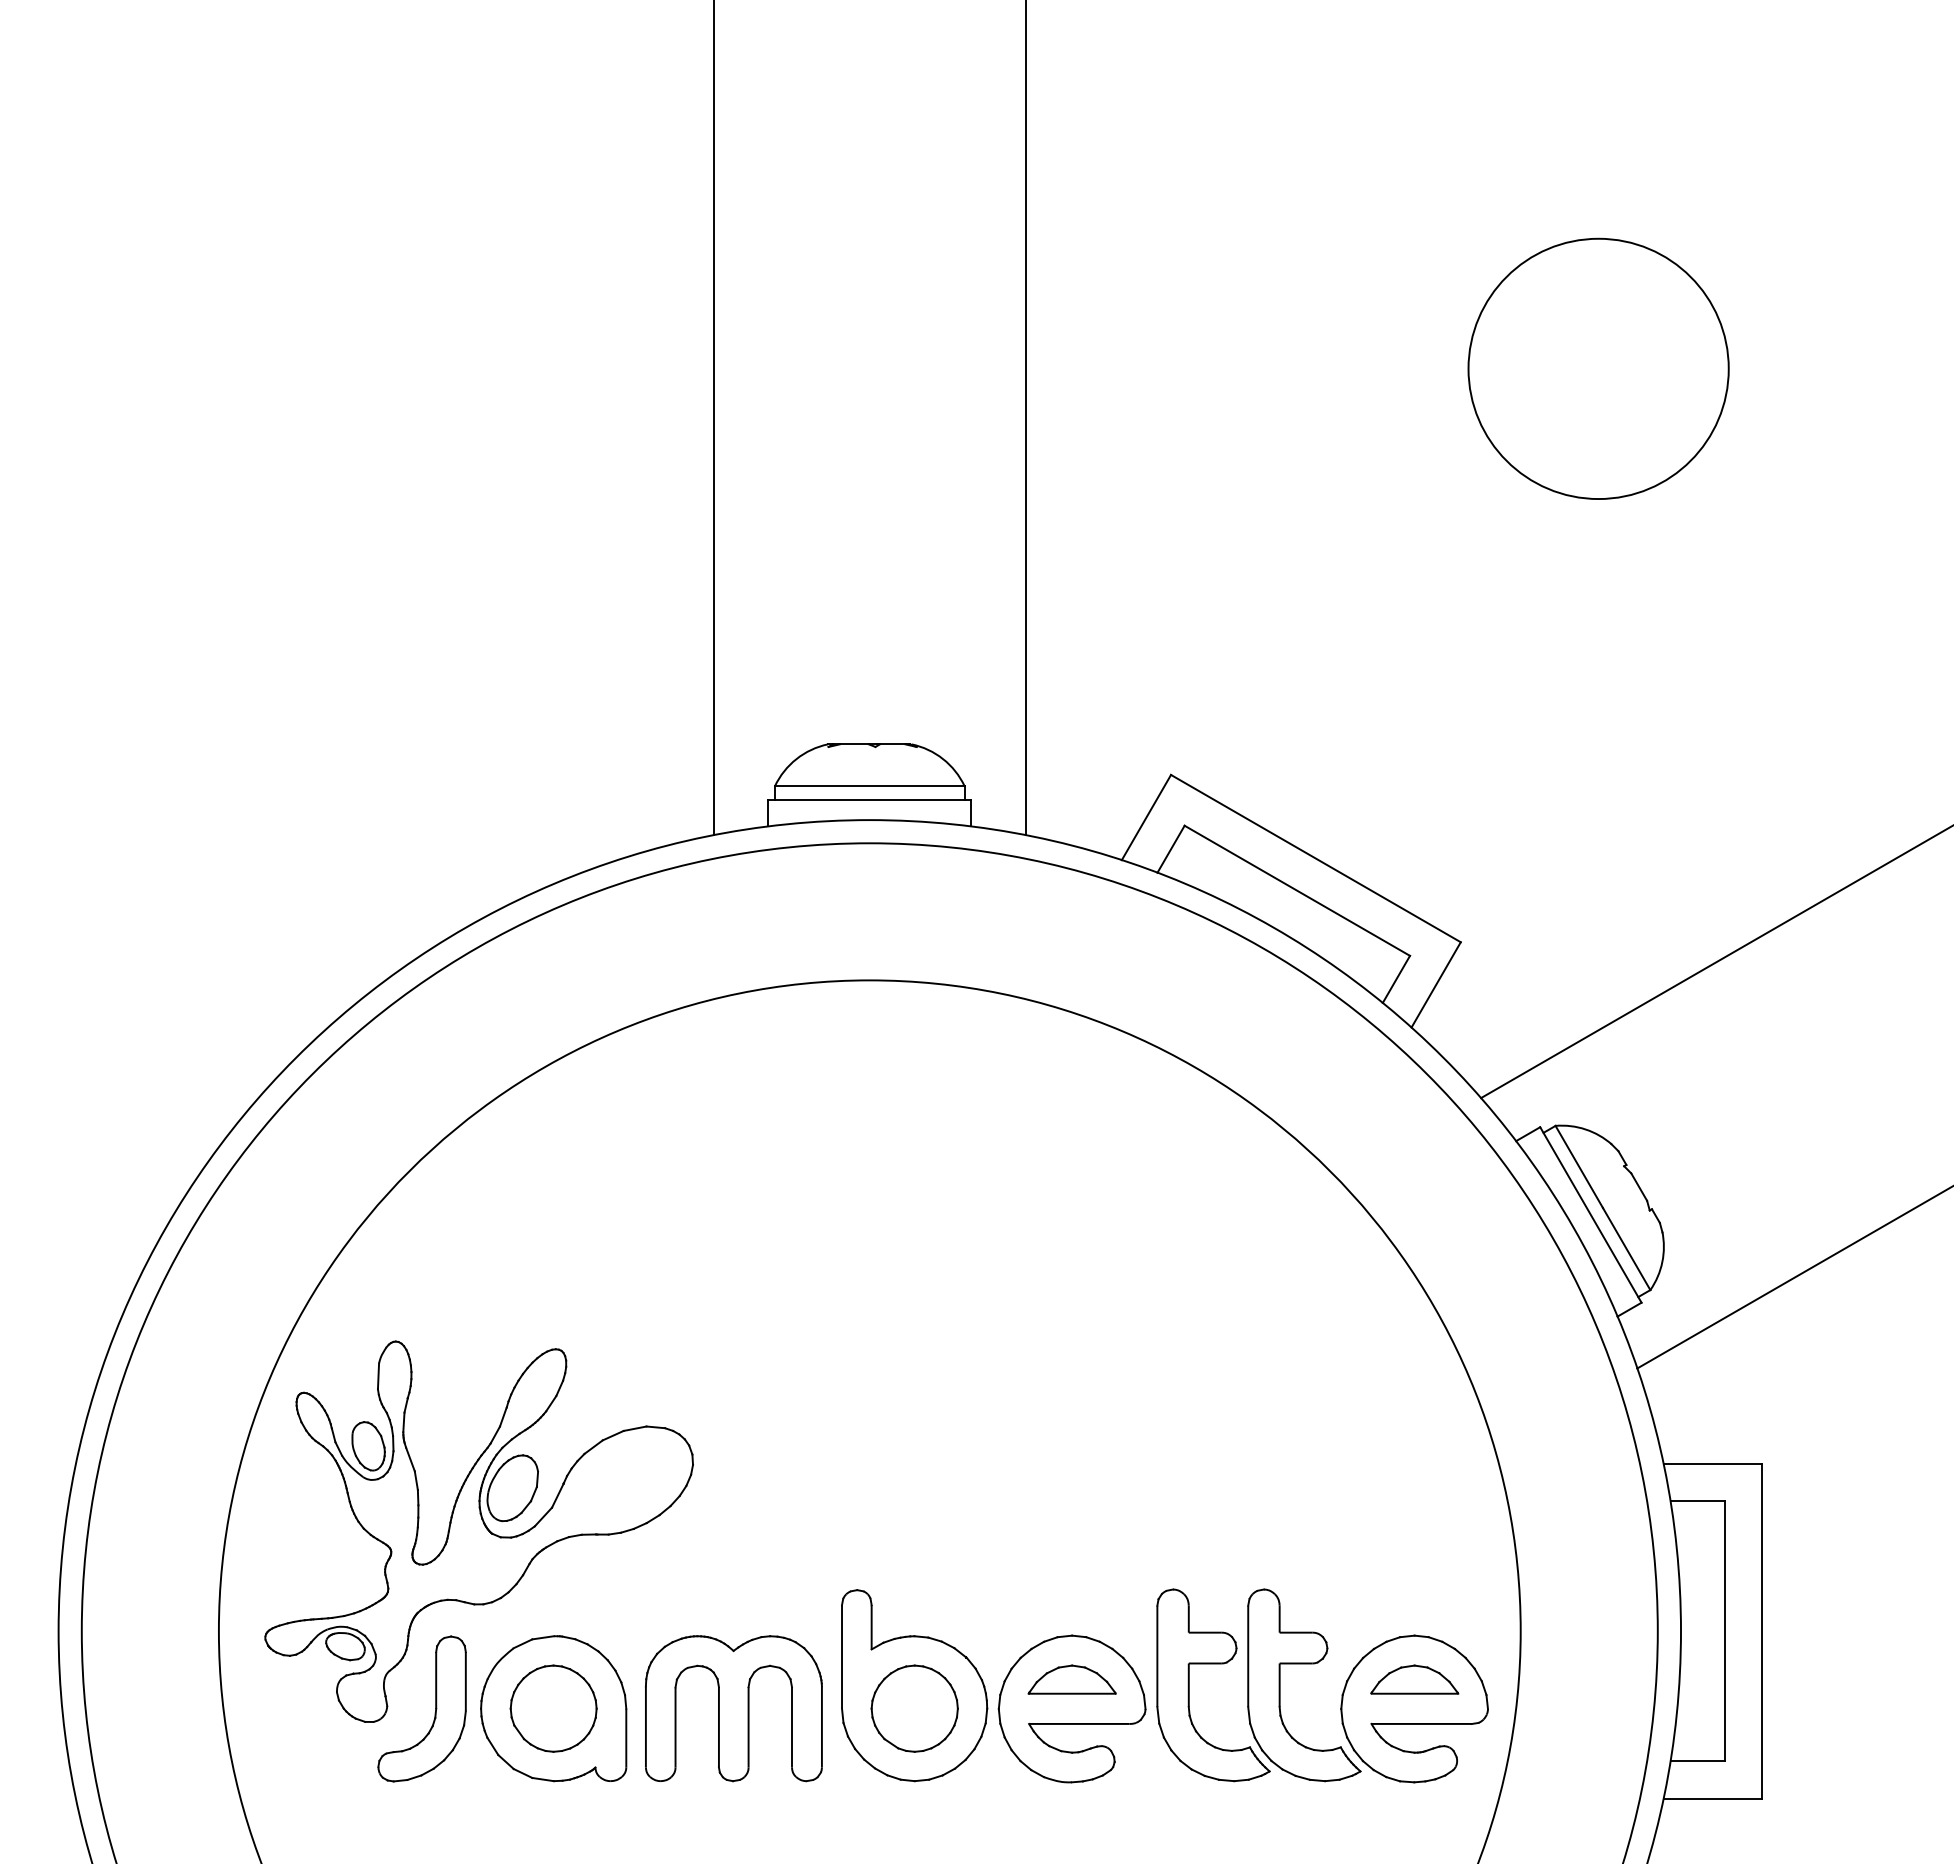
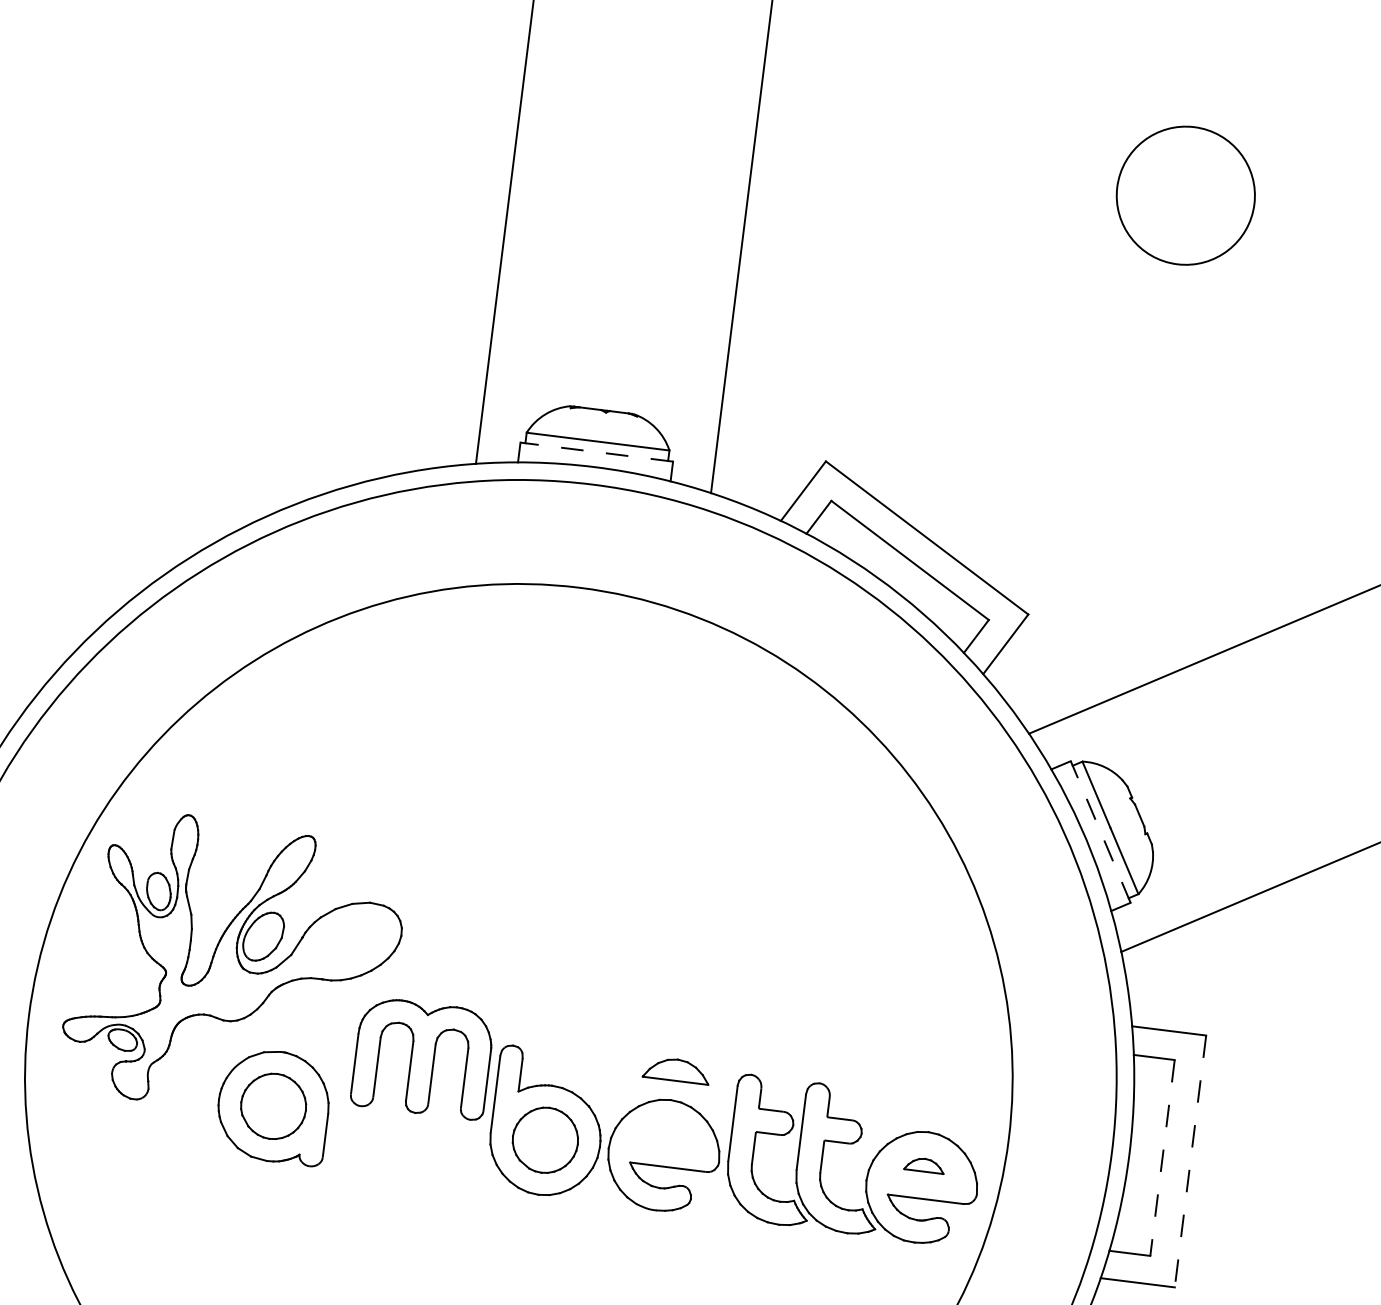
circle: (1598, 368) -> (1185, 195), size x0.7
line: (869, 800) -> (596, 452), solid -> dashed
line: (1590, 1214) -> (1100, 831), solid -> dashed
line: (1724, 1631) -> (1162, 1158), solid -> dashed
line: (1762, 1631) -> (1190, 1161), solid -> dashed
part: (1071, 1679) -> (676, 1070), moved
part: (1414, 1679) -> (924, 1165), size x0.6
part: (733, 1708) -> (422, 1058), moved
part: (434, 1712) -> (183, 1098), removed

